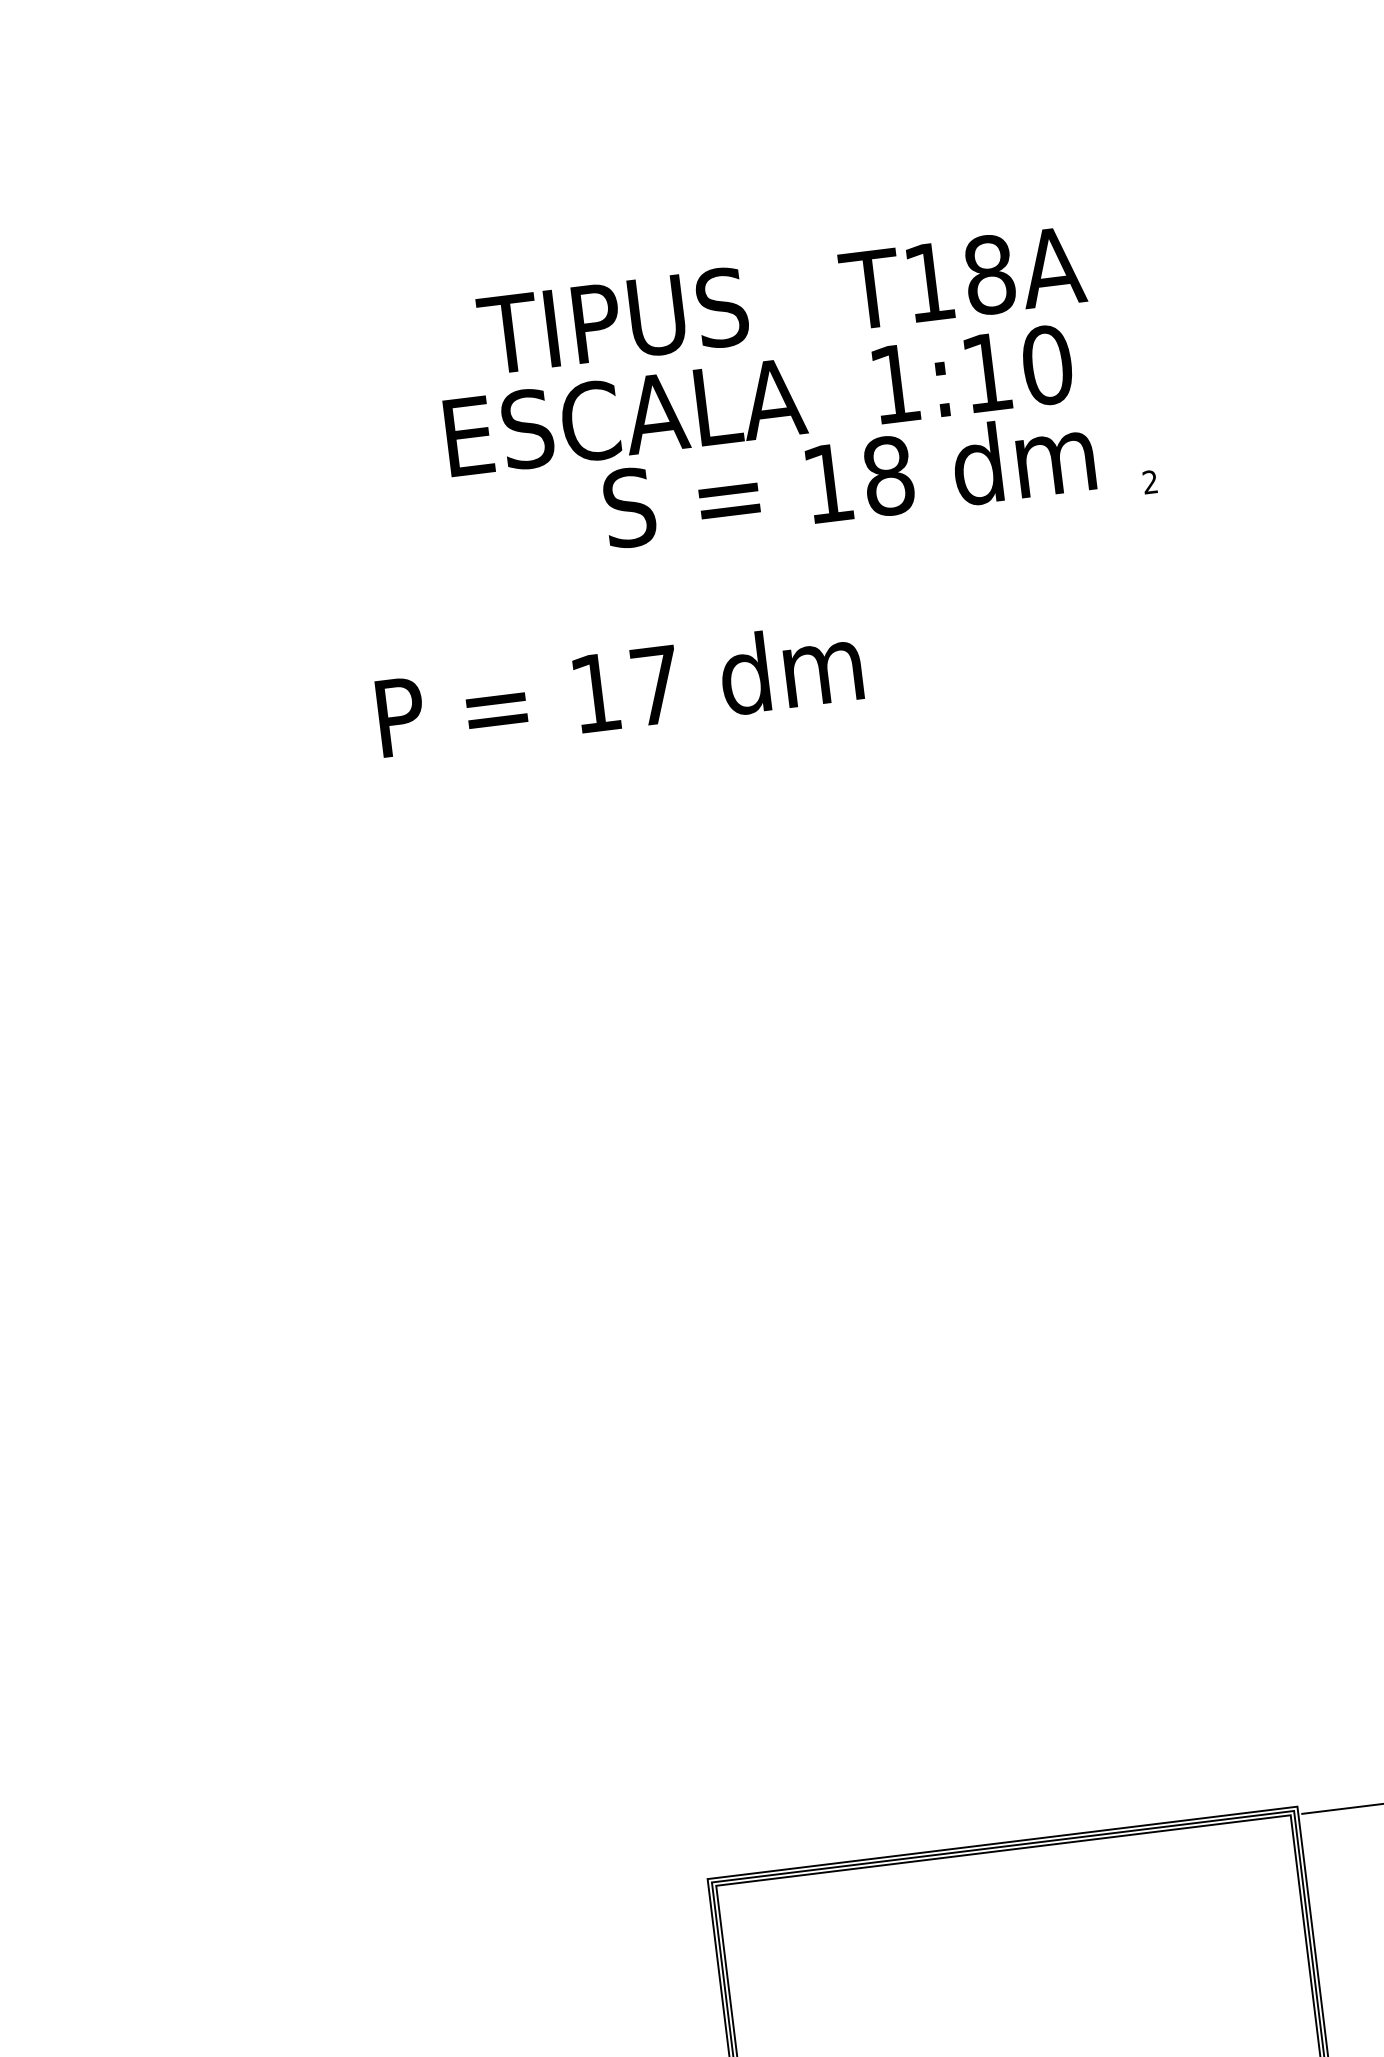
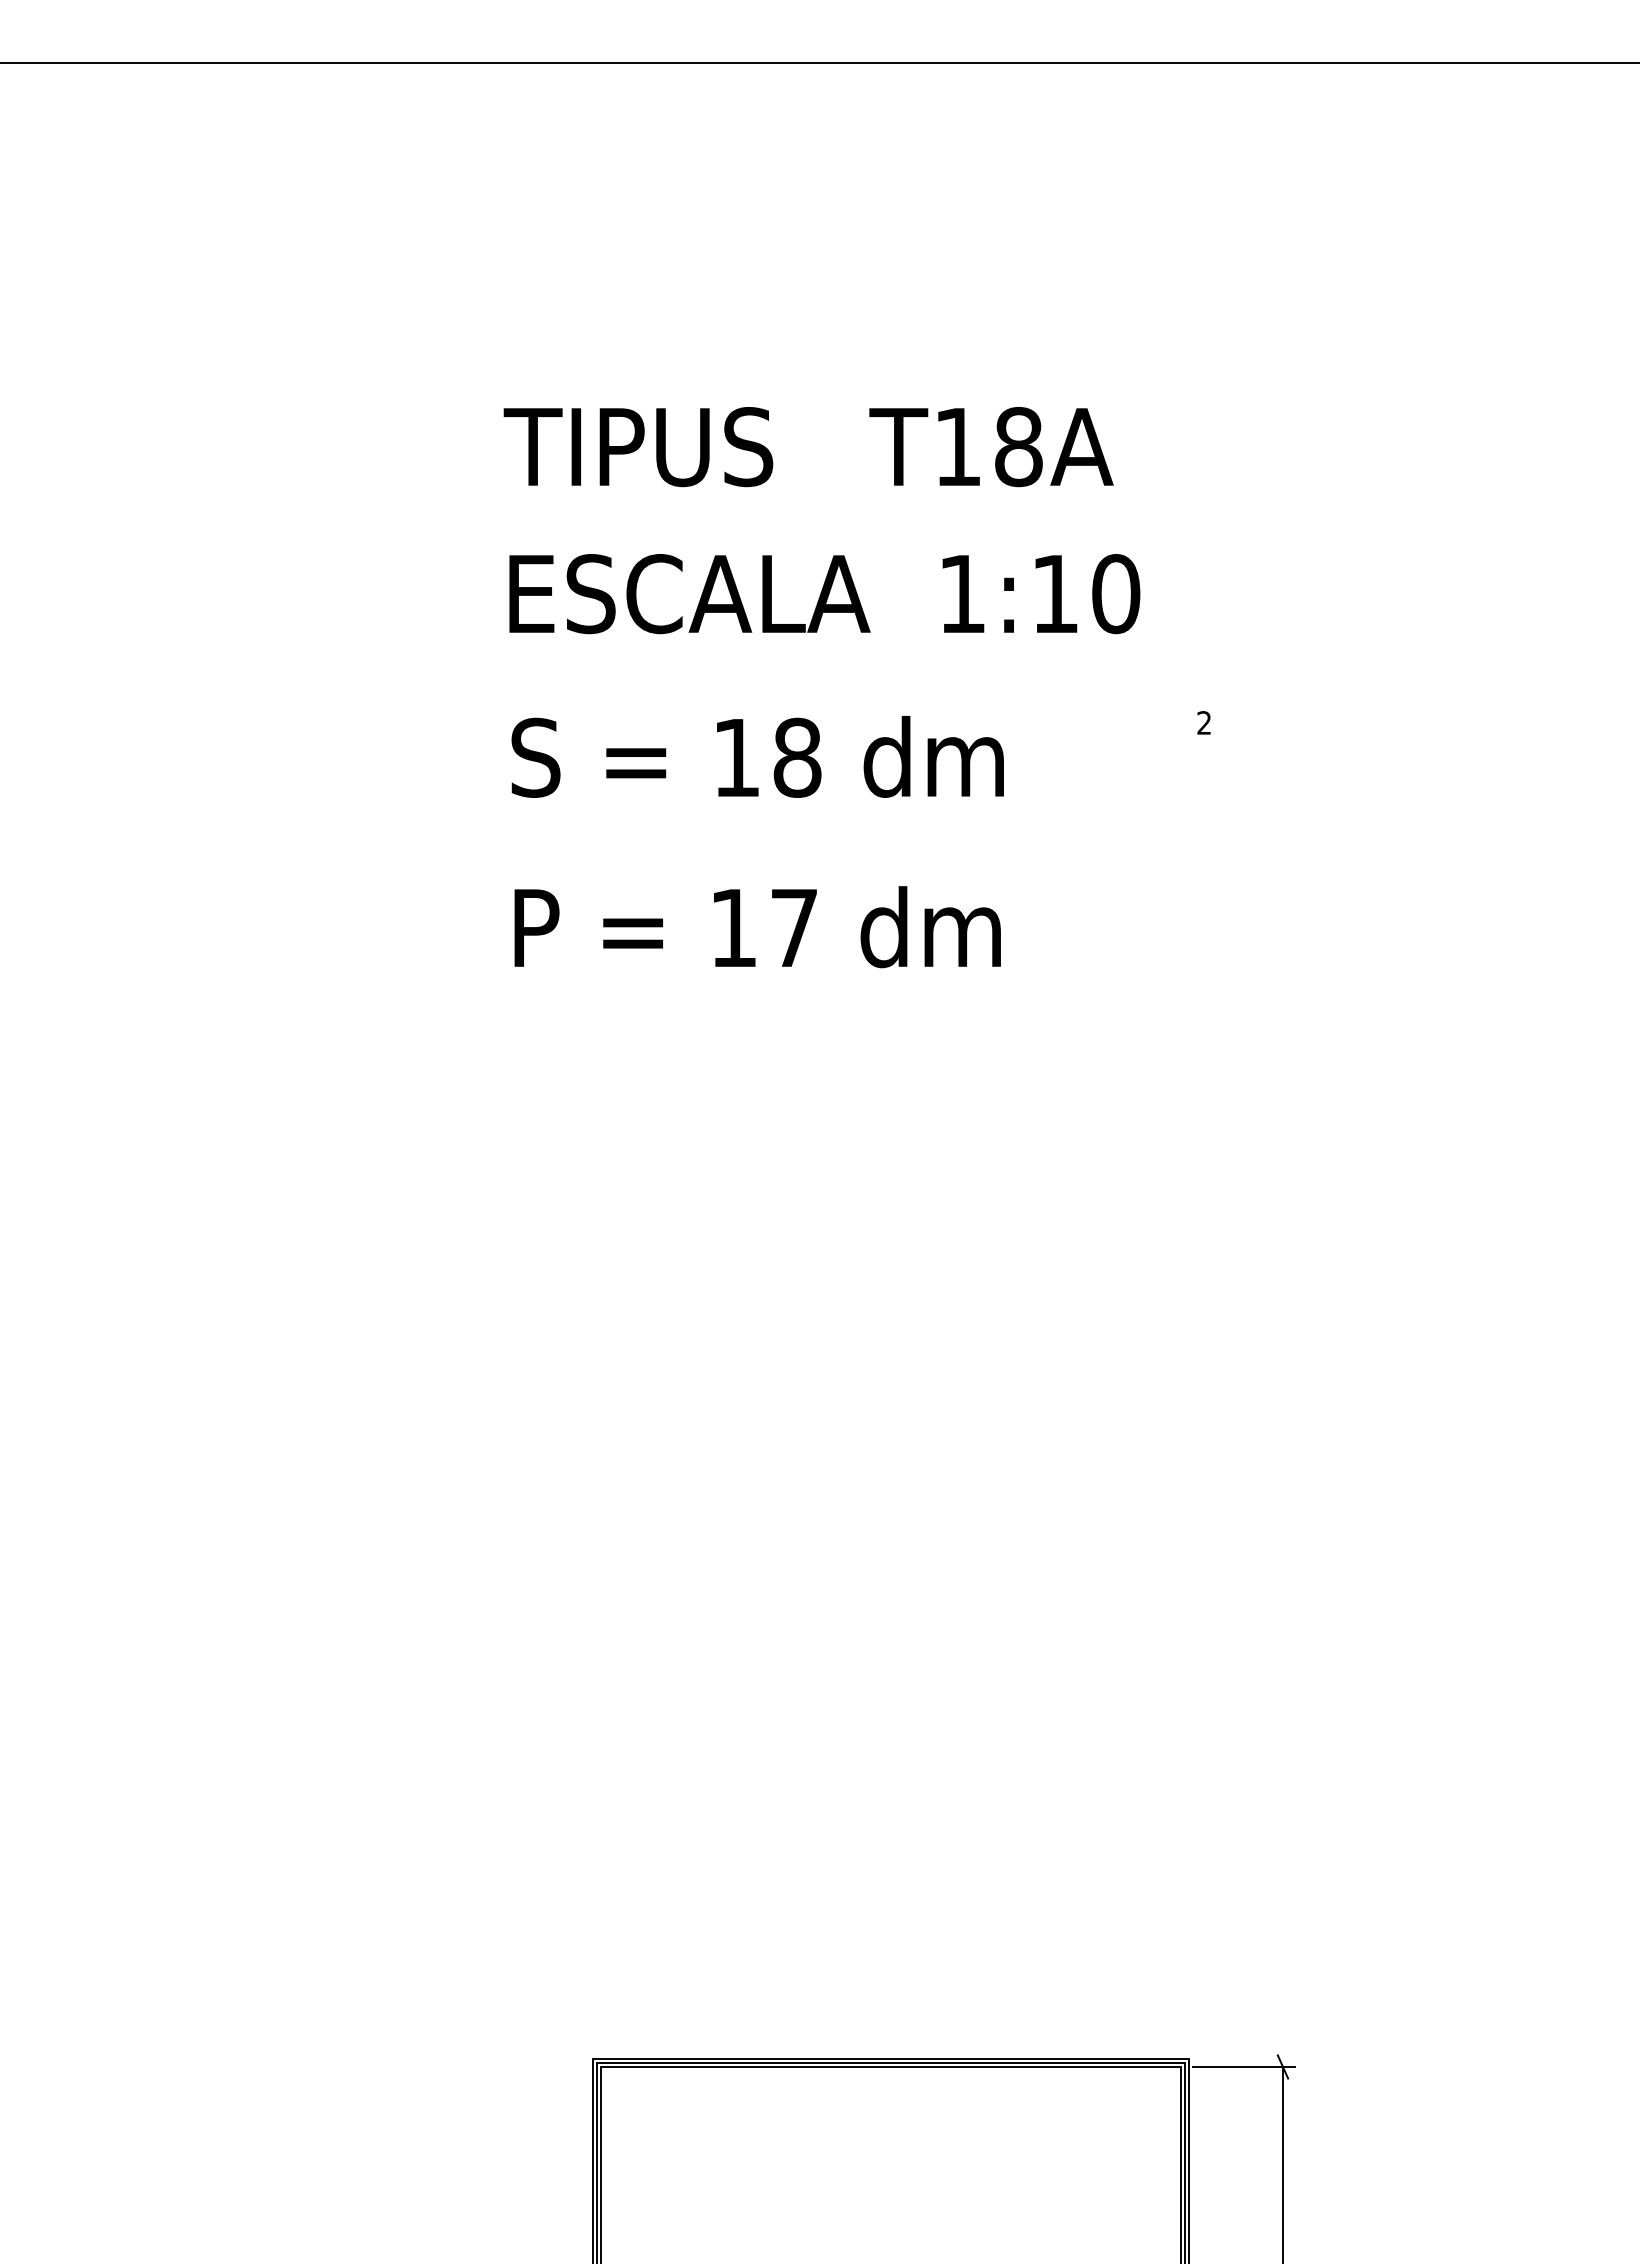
text: (781, 300) -> (808, 447), moved
text: (848, 479) -> (757, 756), moved
text: (619, 689) -> (757, 927), moved

